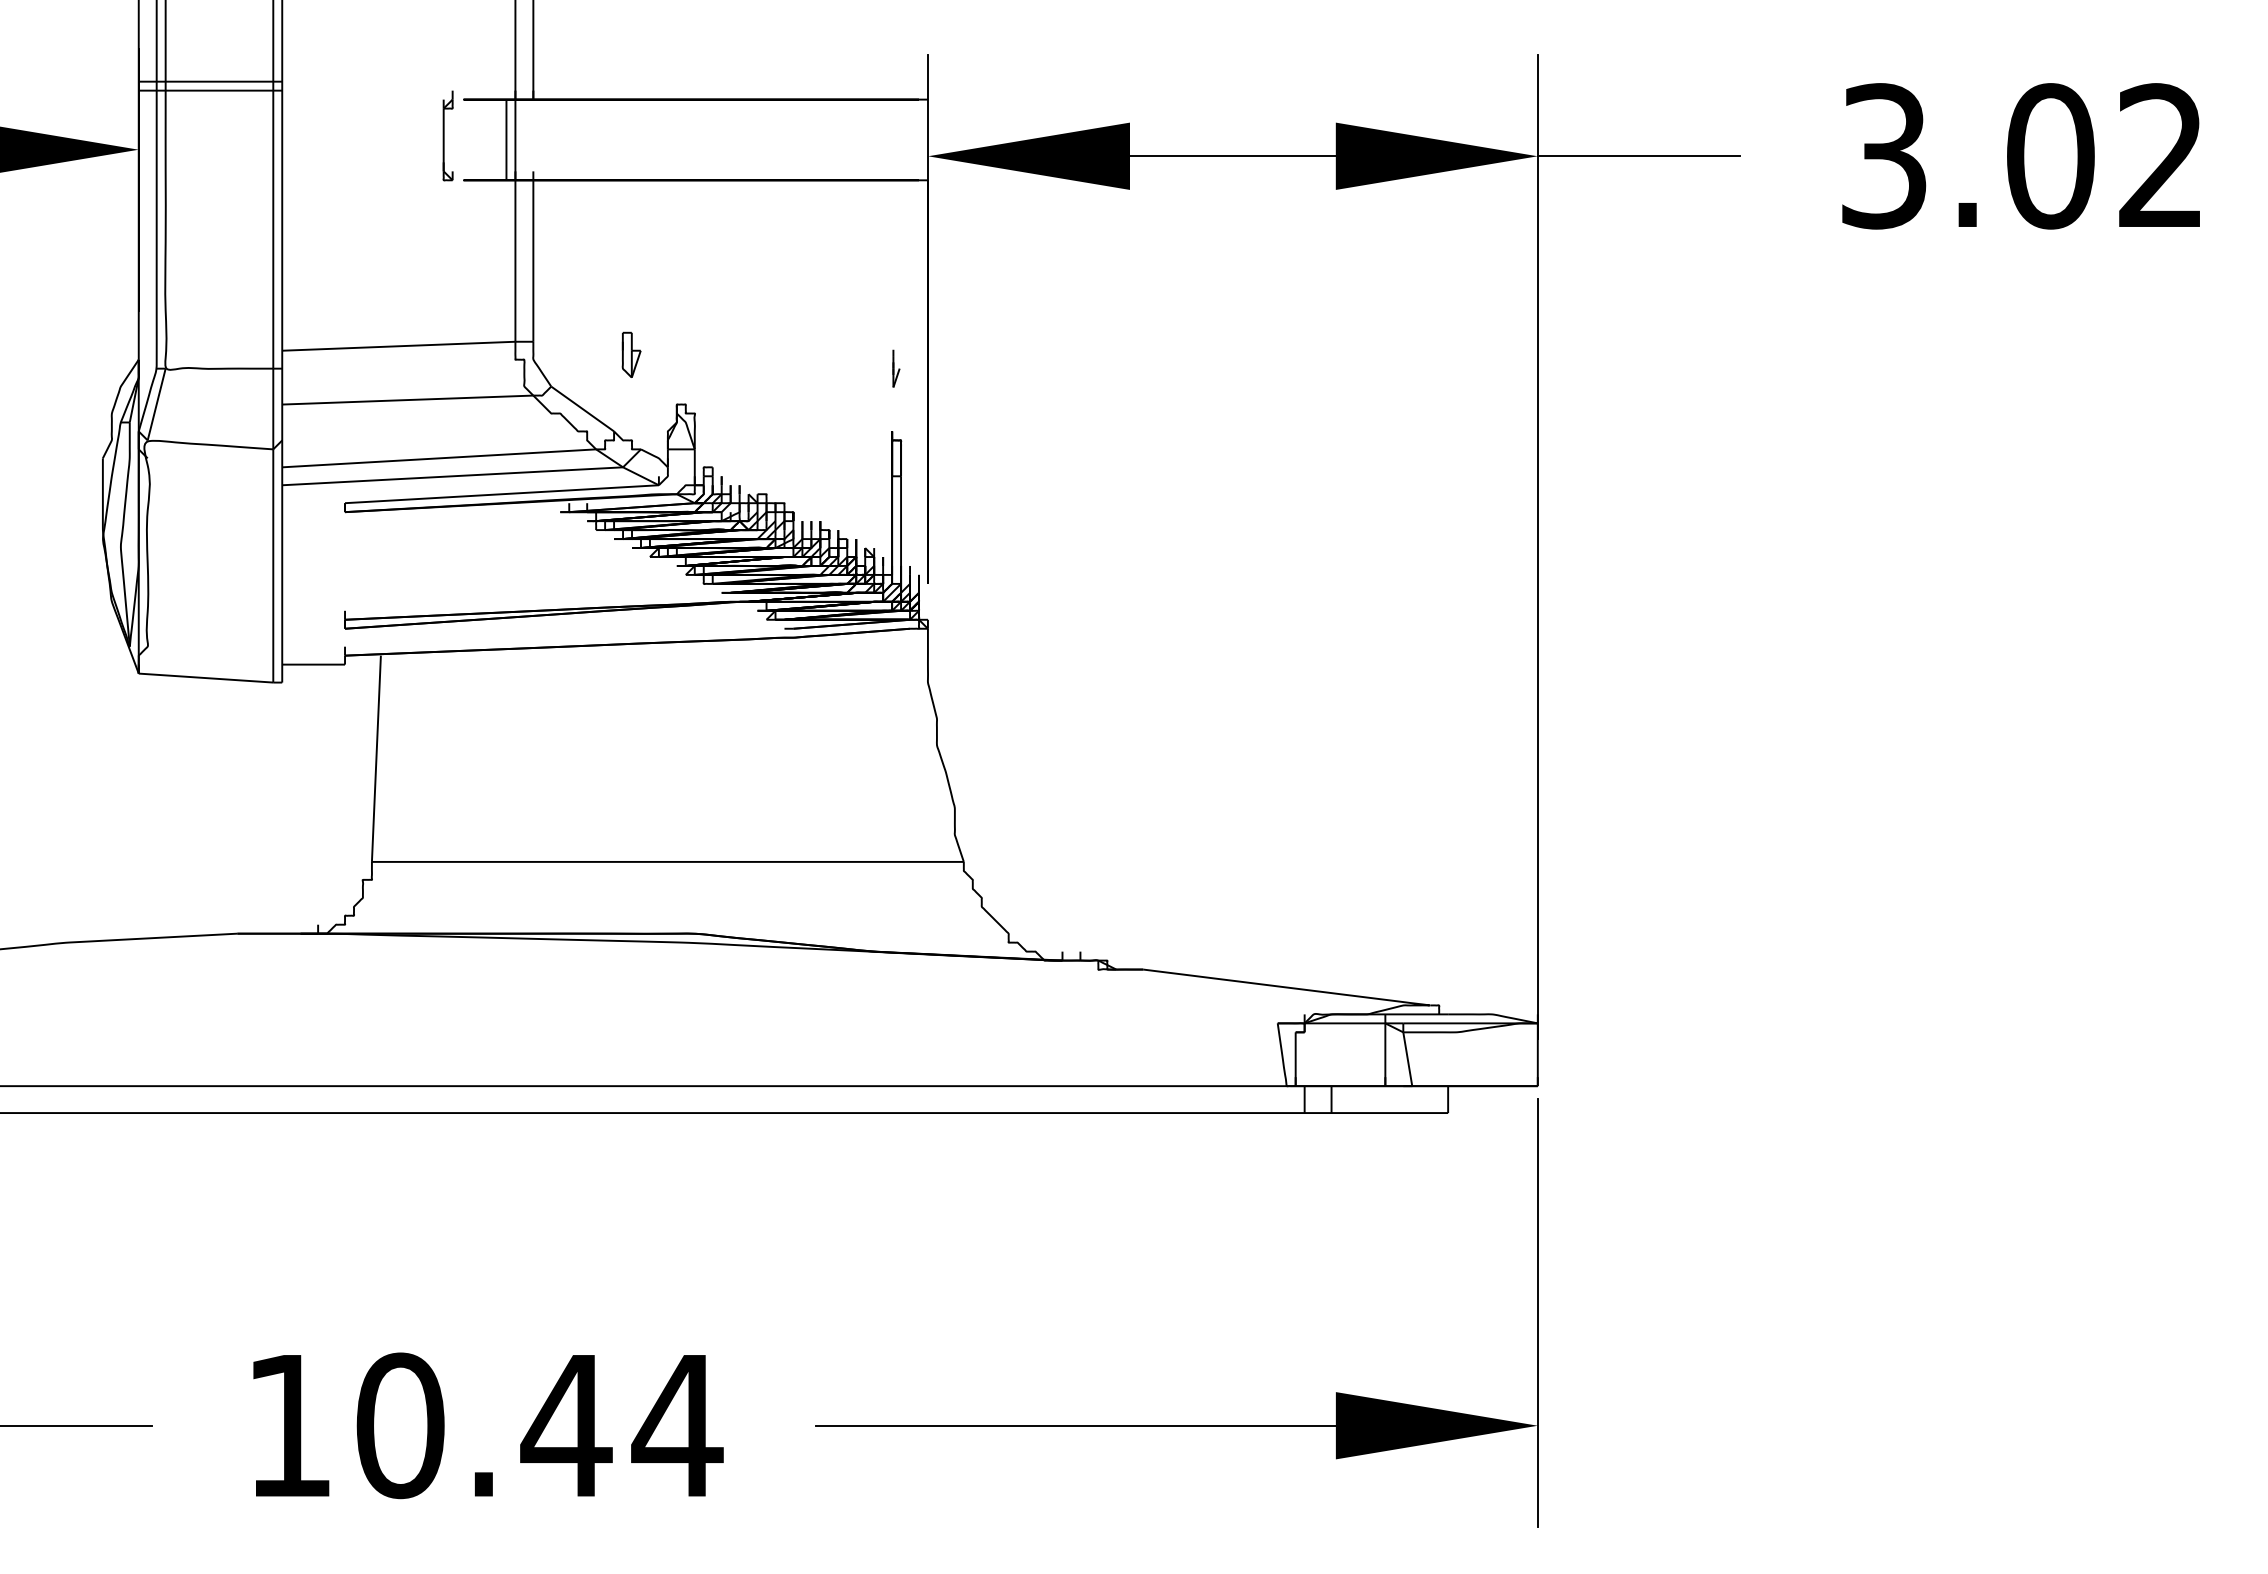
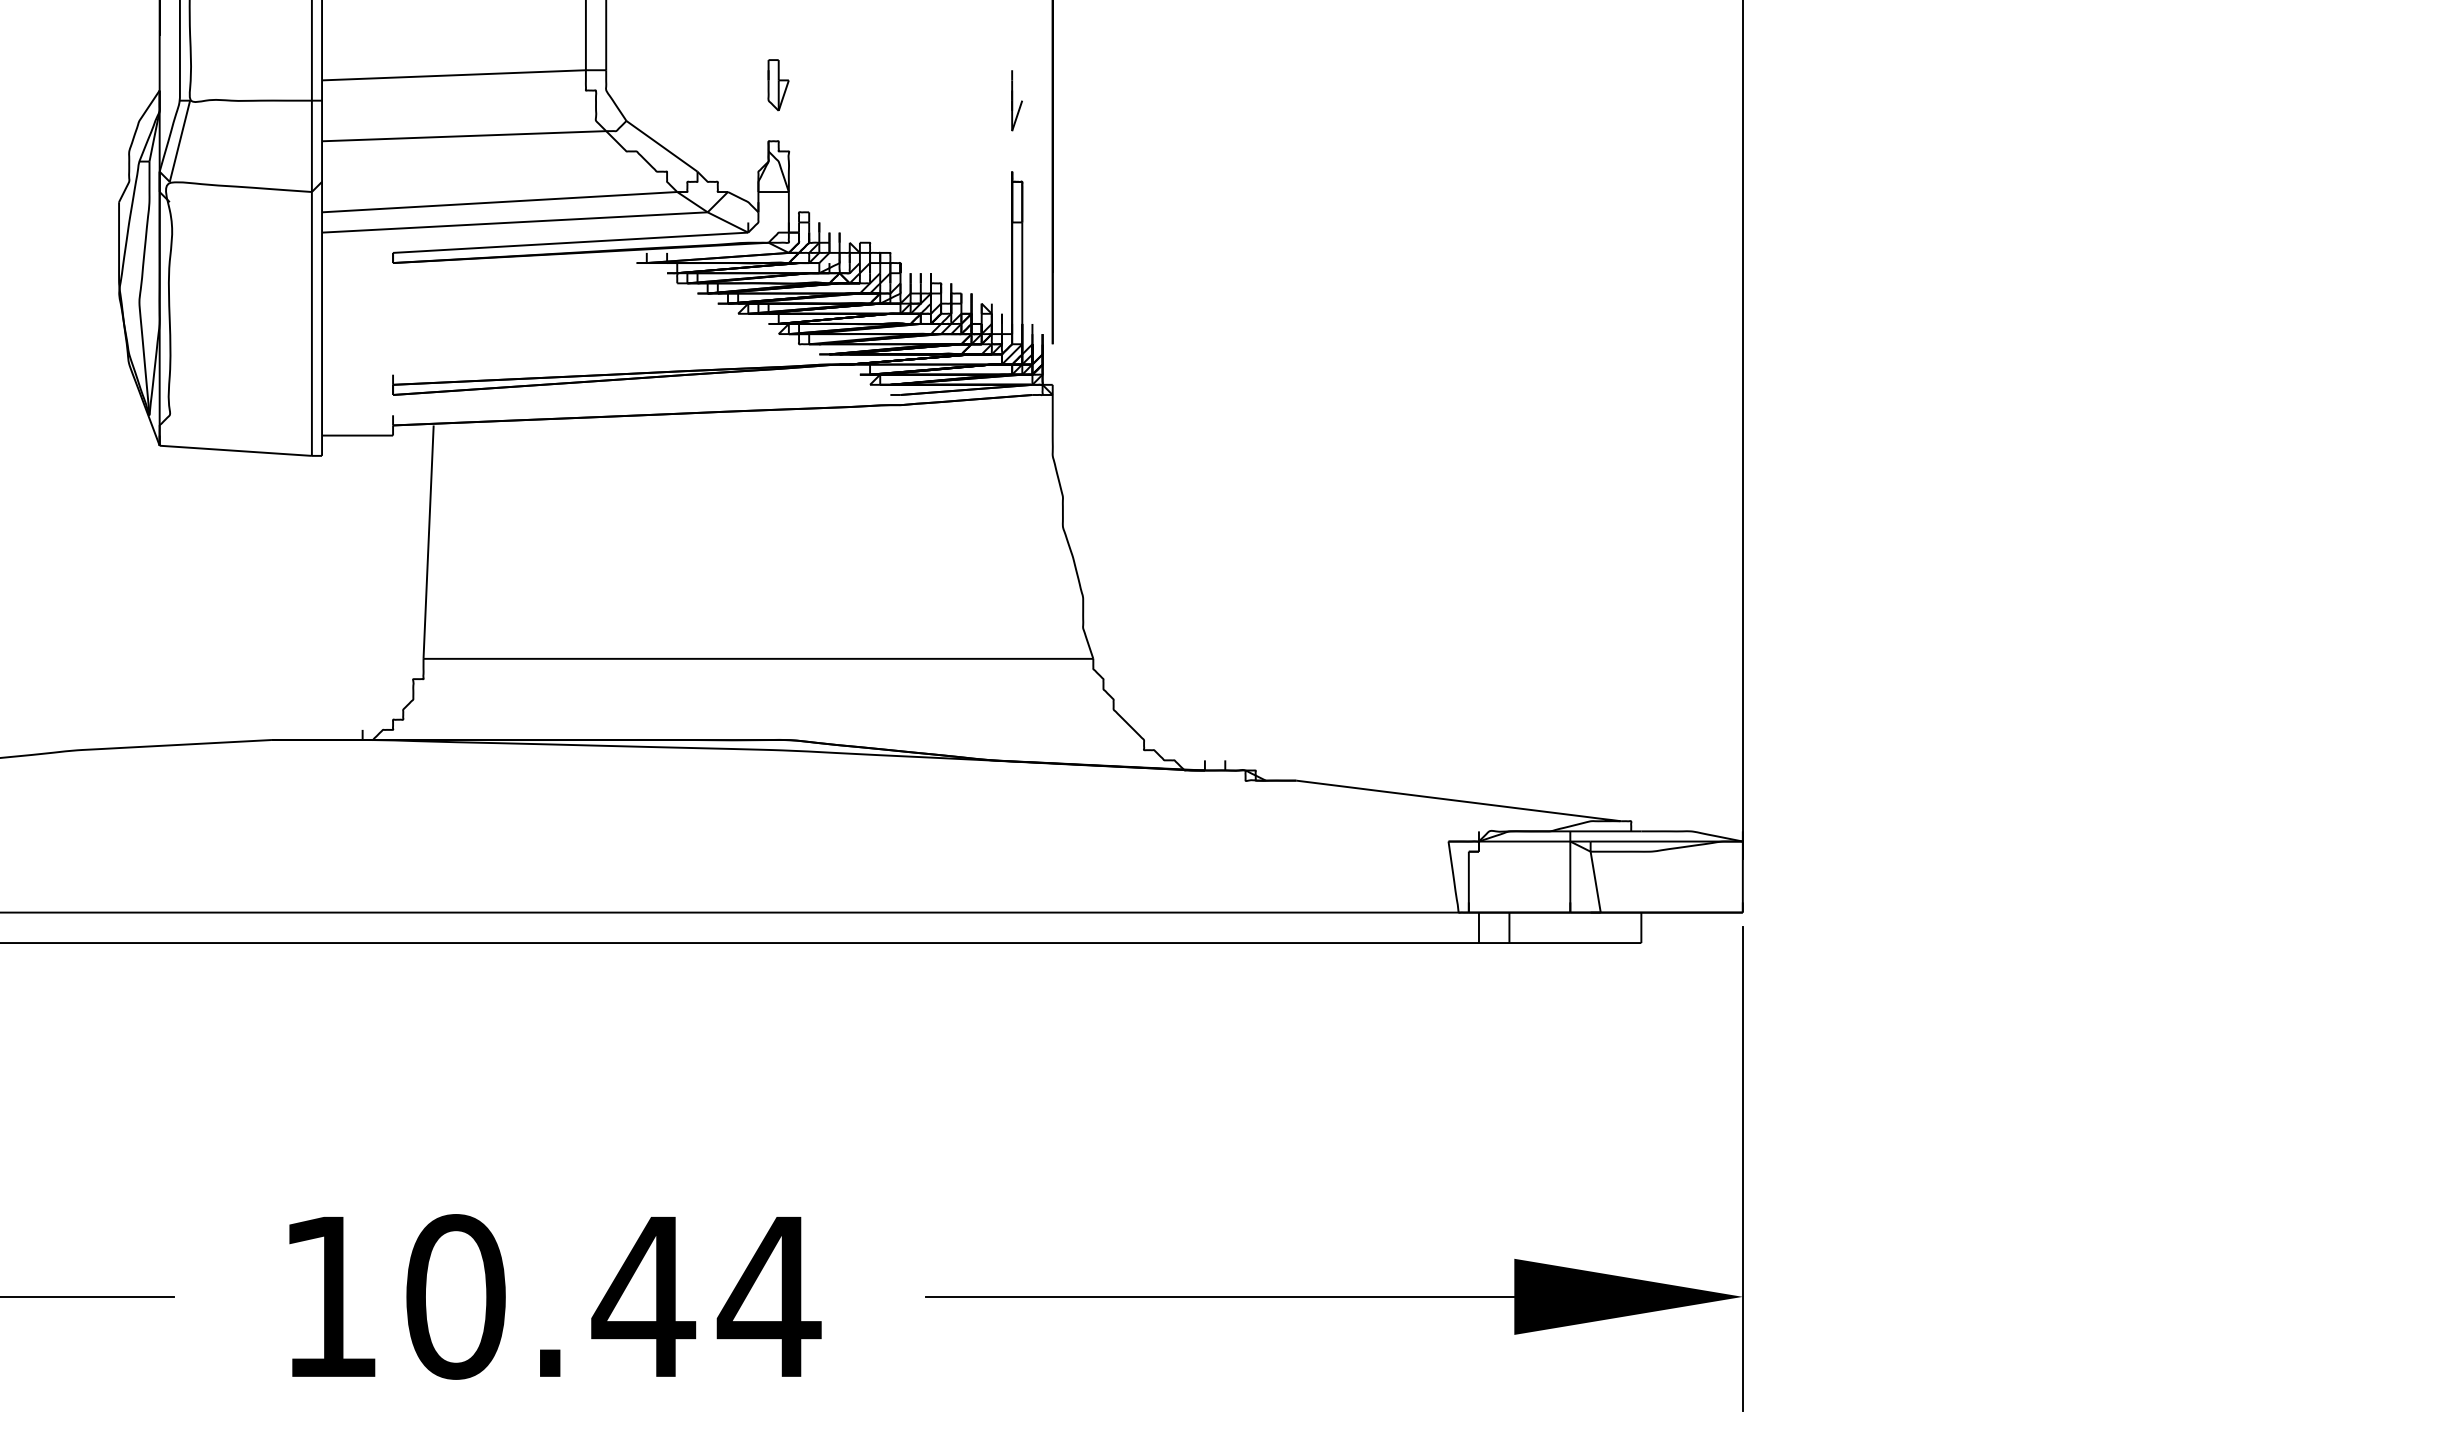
part: (631, 354) -> (778, 84), moved
part: (896, 368) -> (1017, 100), size x1.43

